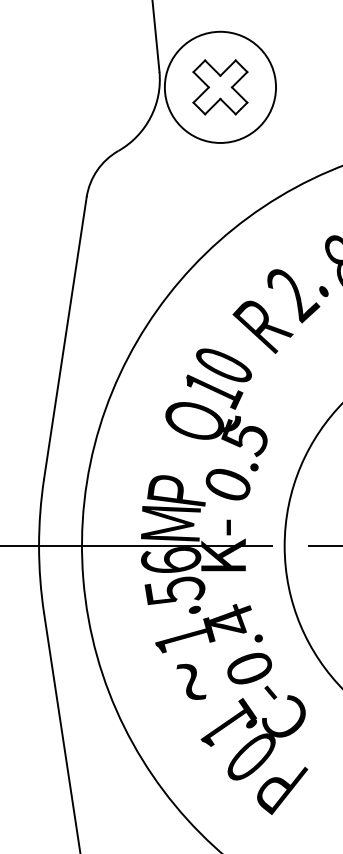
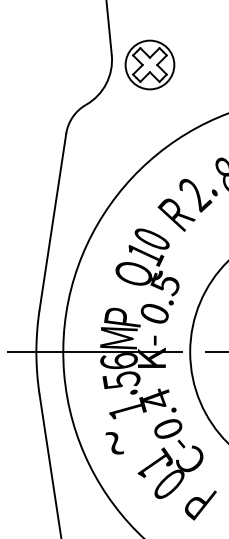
circle: (219, 86) -> (149, 64), size x0.7
text: (190, 682) -> (114, 443), moved
text: (281, 790) -> (200, 505), moved

